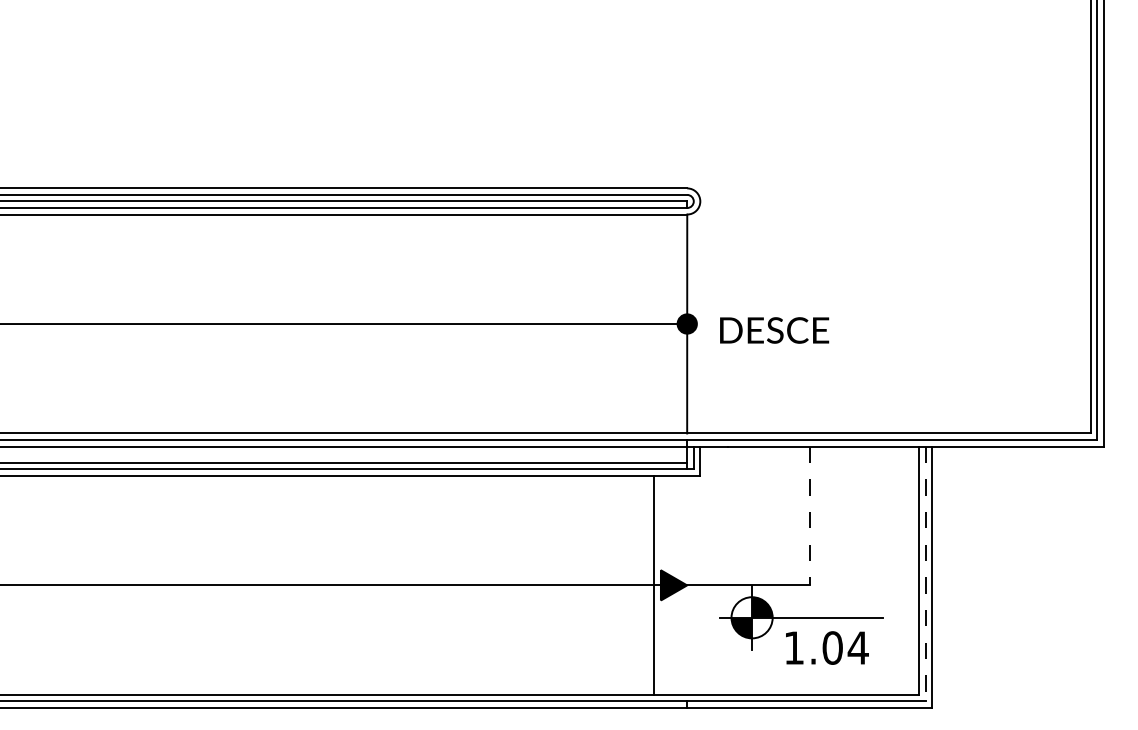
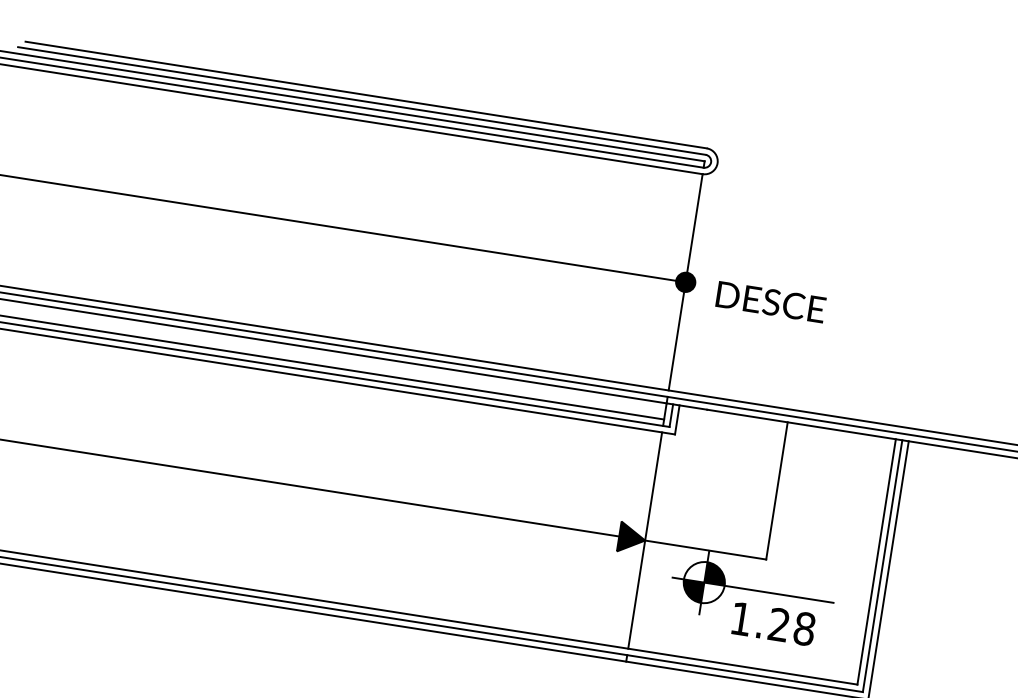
line: (809, 516) -> (776, 491), dashed -> solid
line: (925, 574) -> (882, 566), dashed -> solid
line: (654, 584) -> (645, 539), moved
text: (845, 647) -> (791, 626), 1.04 -> 1.28

